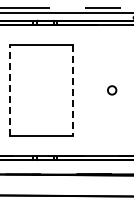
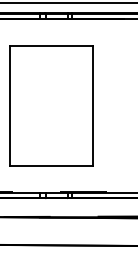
line: (10, 89) -> (10, 104), dashed -> solid
line: (73, 90) -> (93, 105), dashed -> solid

